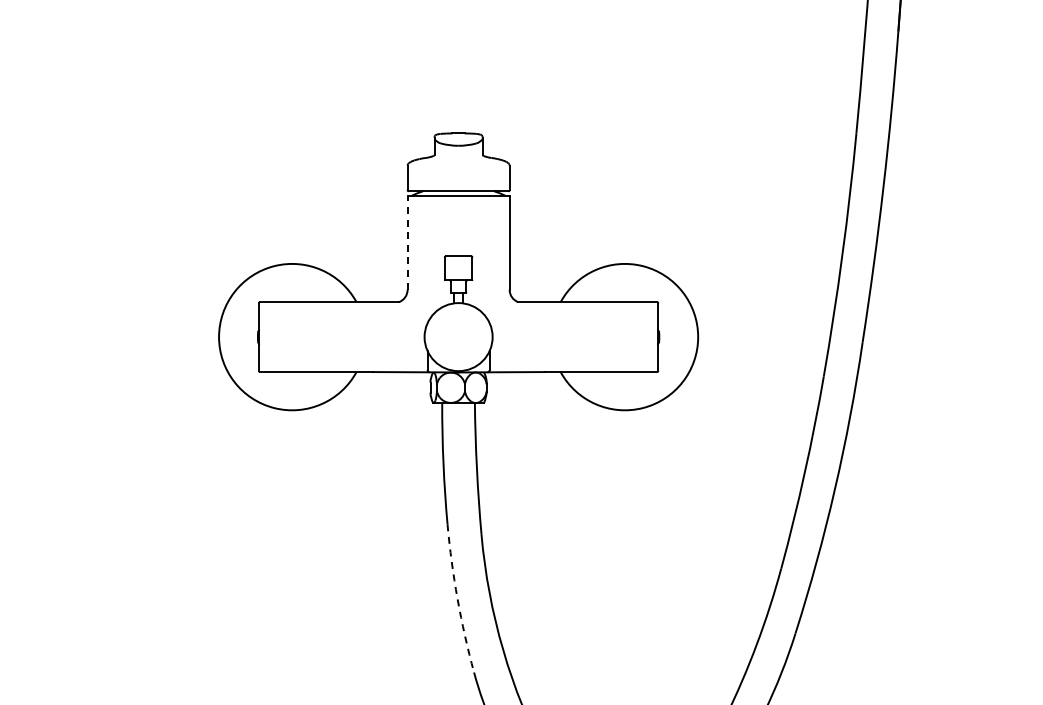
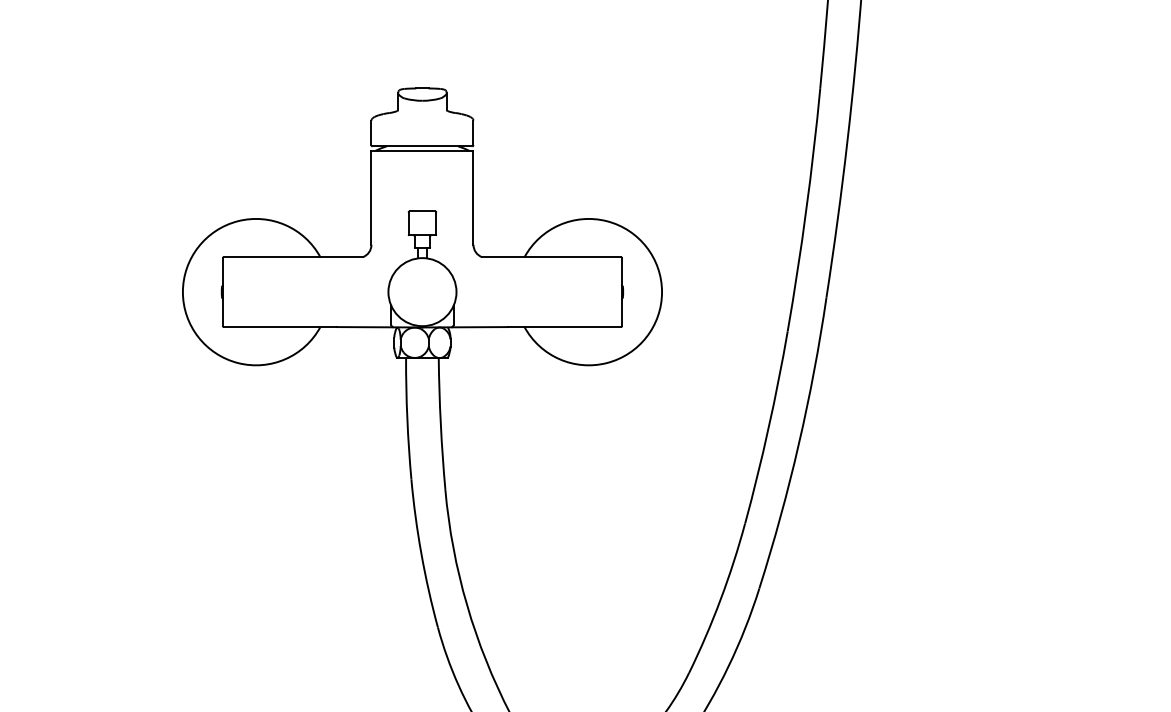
line: (407, 242) -> (371, 197), dashed -> solid
arc: (457, 599) -> (421, 554), dashed -> solid

